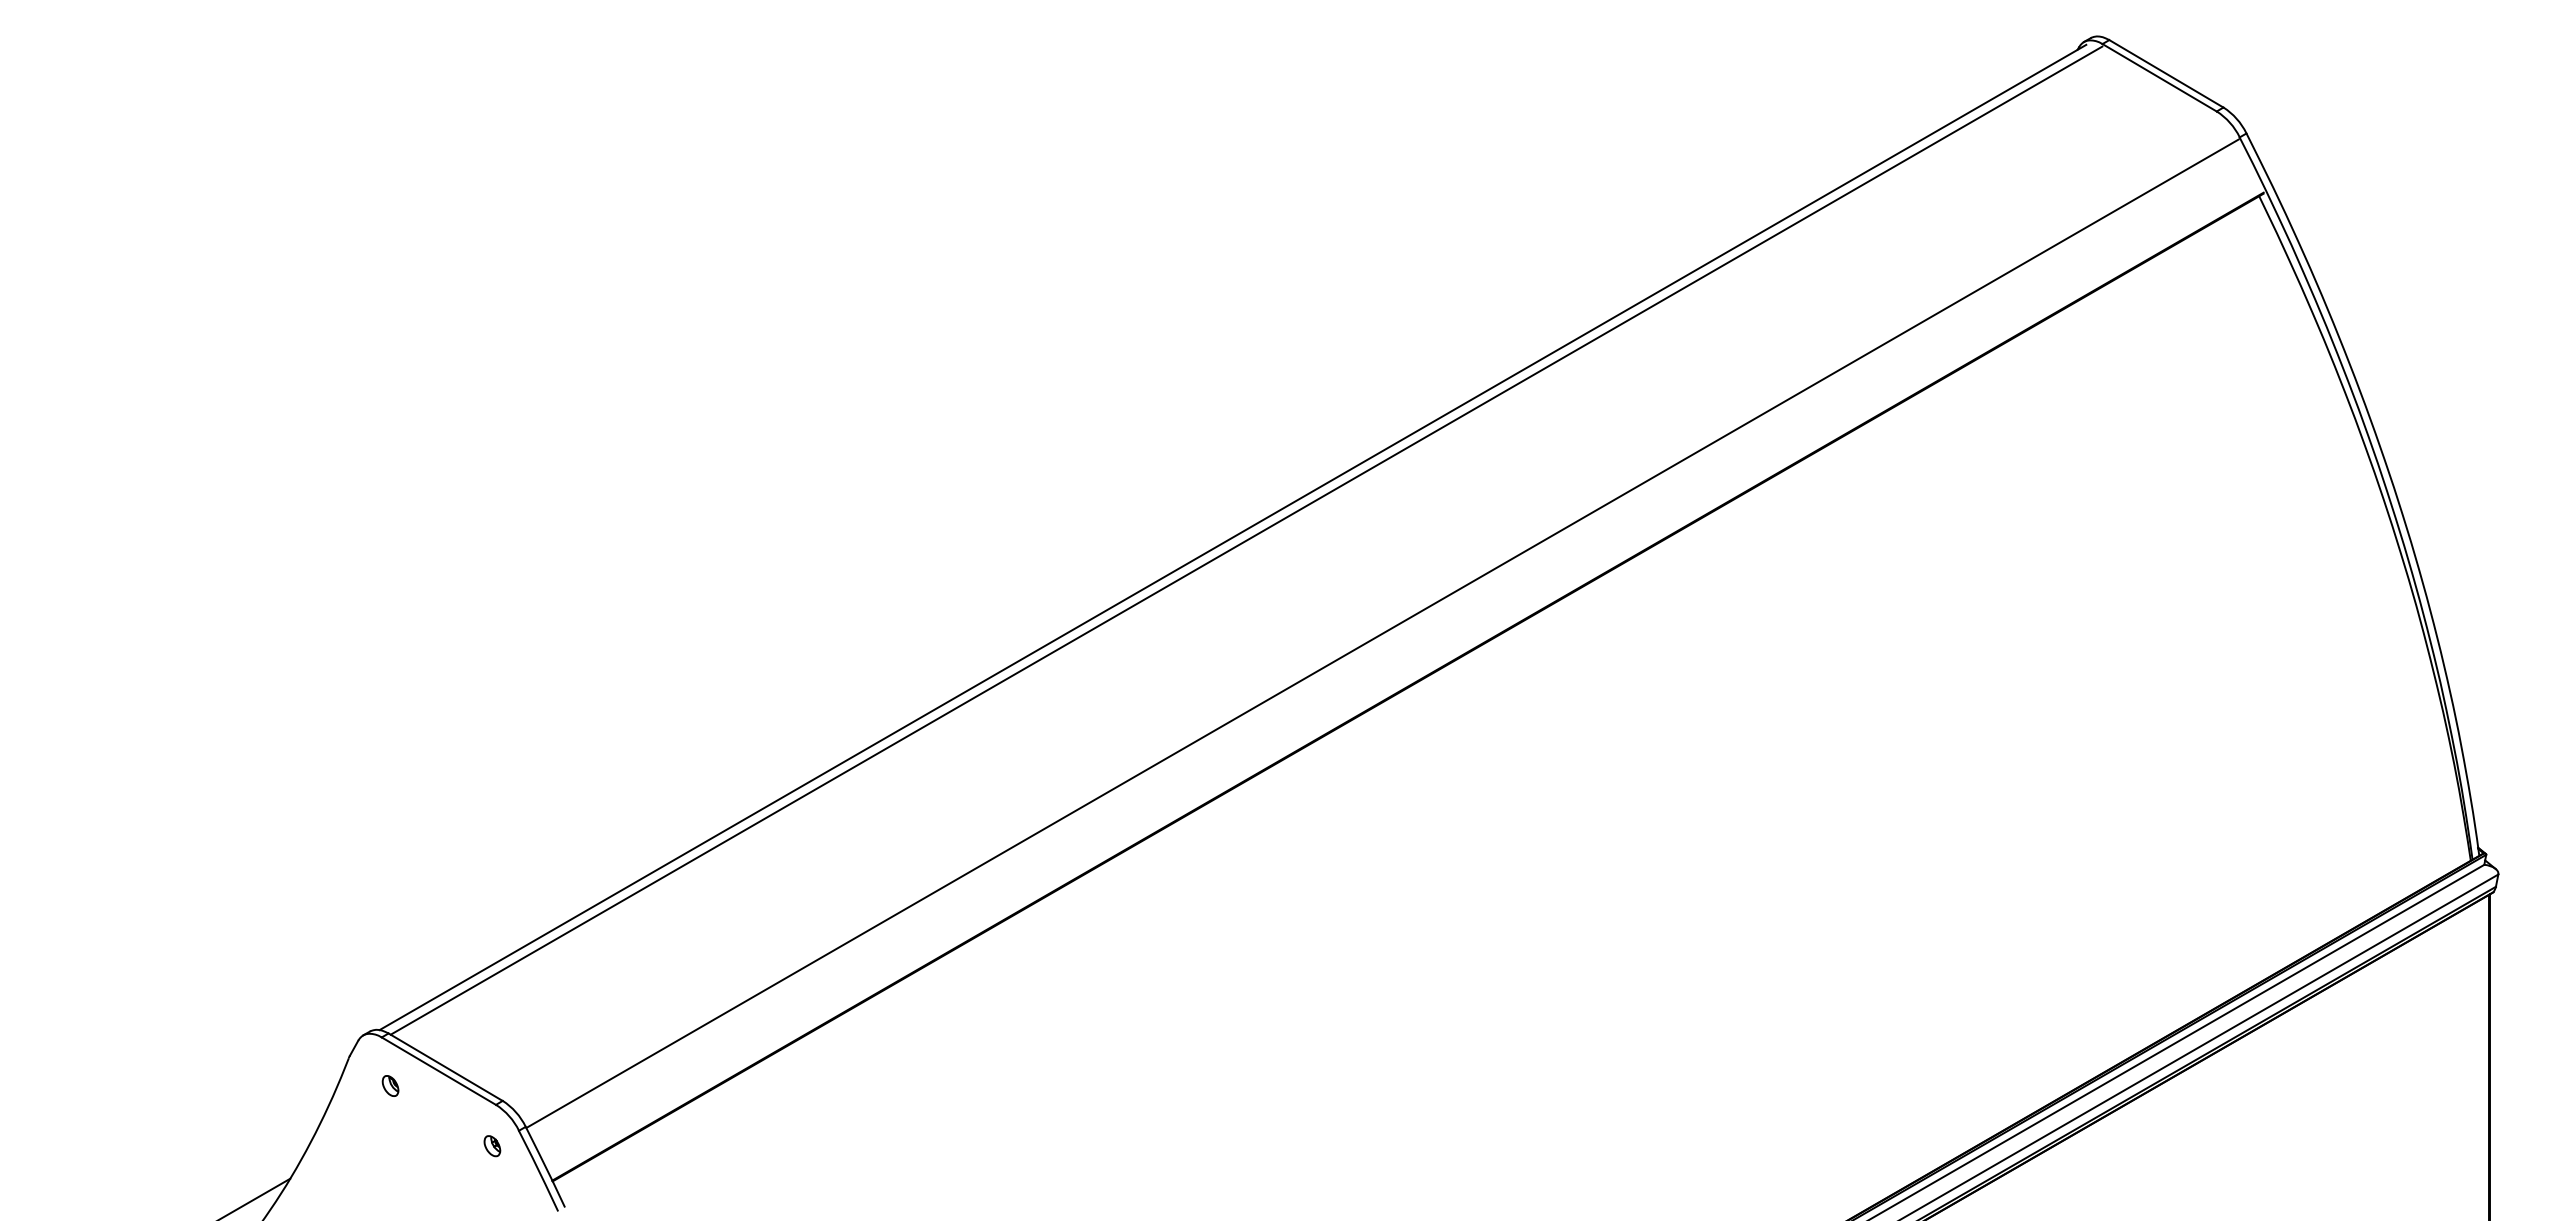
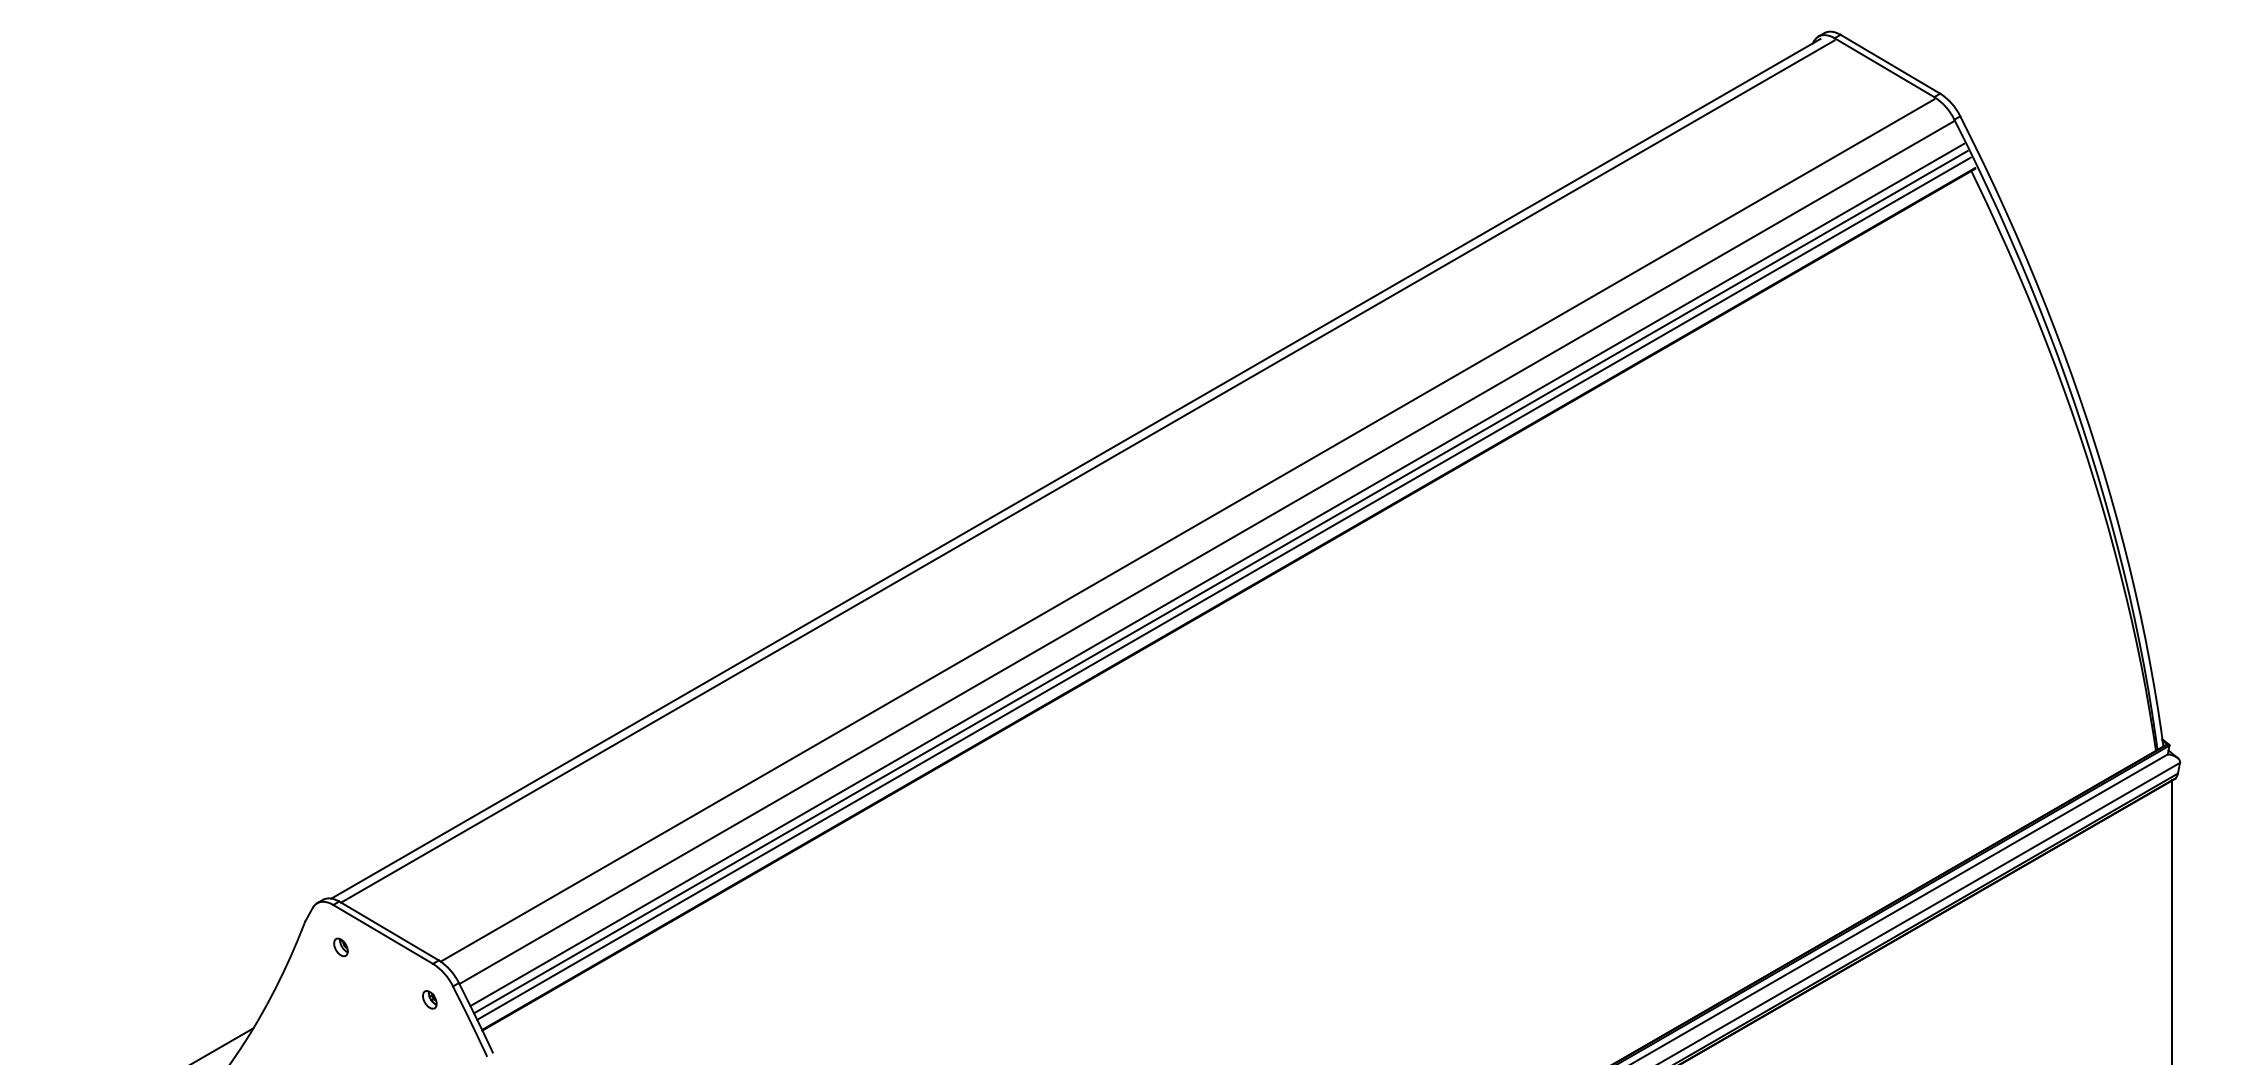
line: (1360, 608) -> (1187, 530), added
line: (1394, 658) -> (1216, 574), added
line: (1398, 667) -> (1220, 582), added
line: (1402, 674) -> (1223, 588), added

